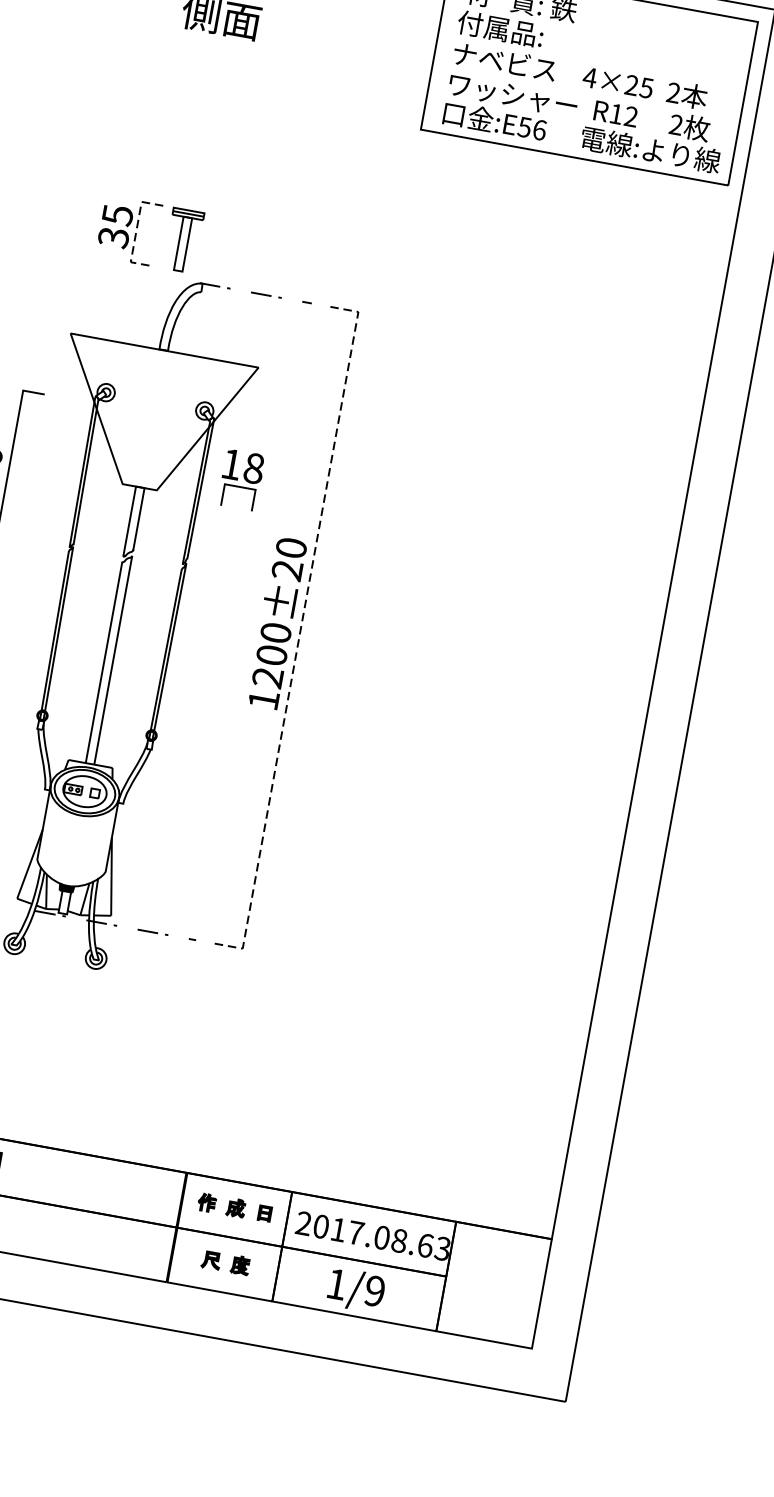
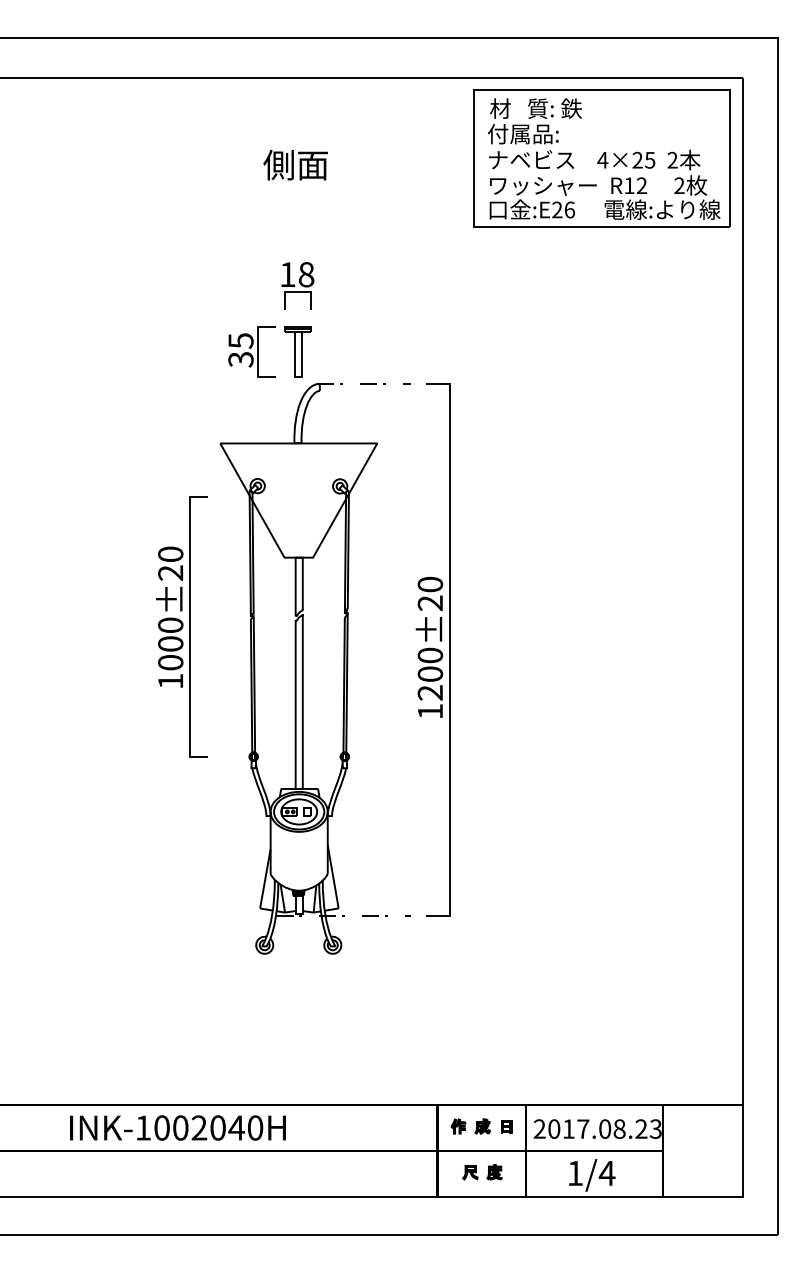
text: (525, 126) -> (557, 209), :E56 -> :E26
line: (136, 232) -> (258, 352), dashed -> solid
part: (240, 479) -> (297, 285), moved
line: (300, 629) -> (449, 649), dashed -> solid
text: (425, 1244) -> (641, 1128), 2017.08.63 -> 2017.08.23
text: (374, 1291) -> (606, 1173), 1/9 -> 1/4

